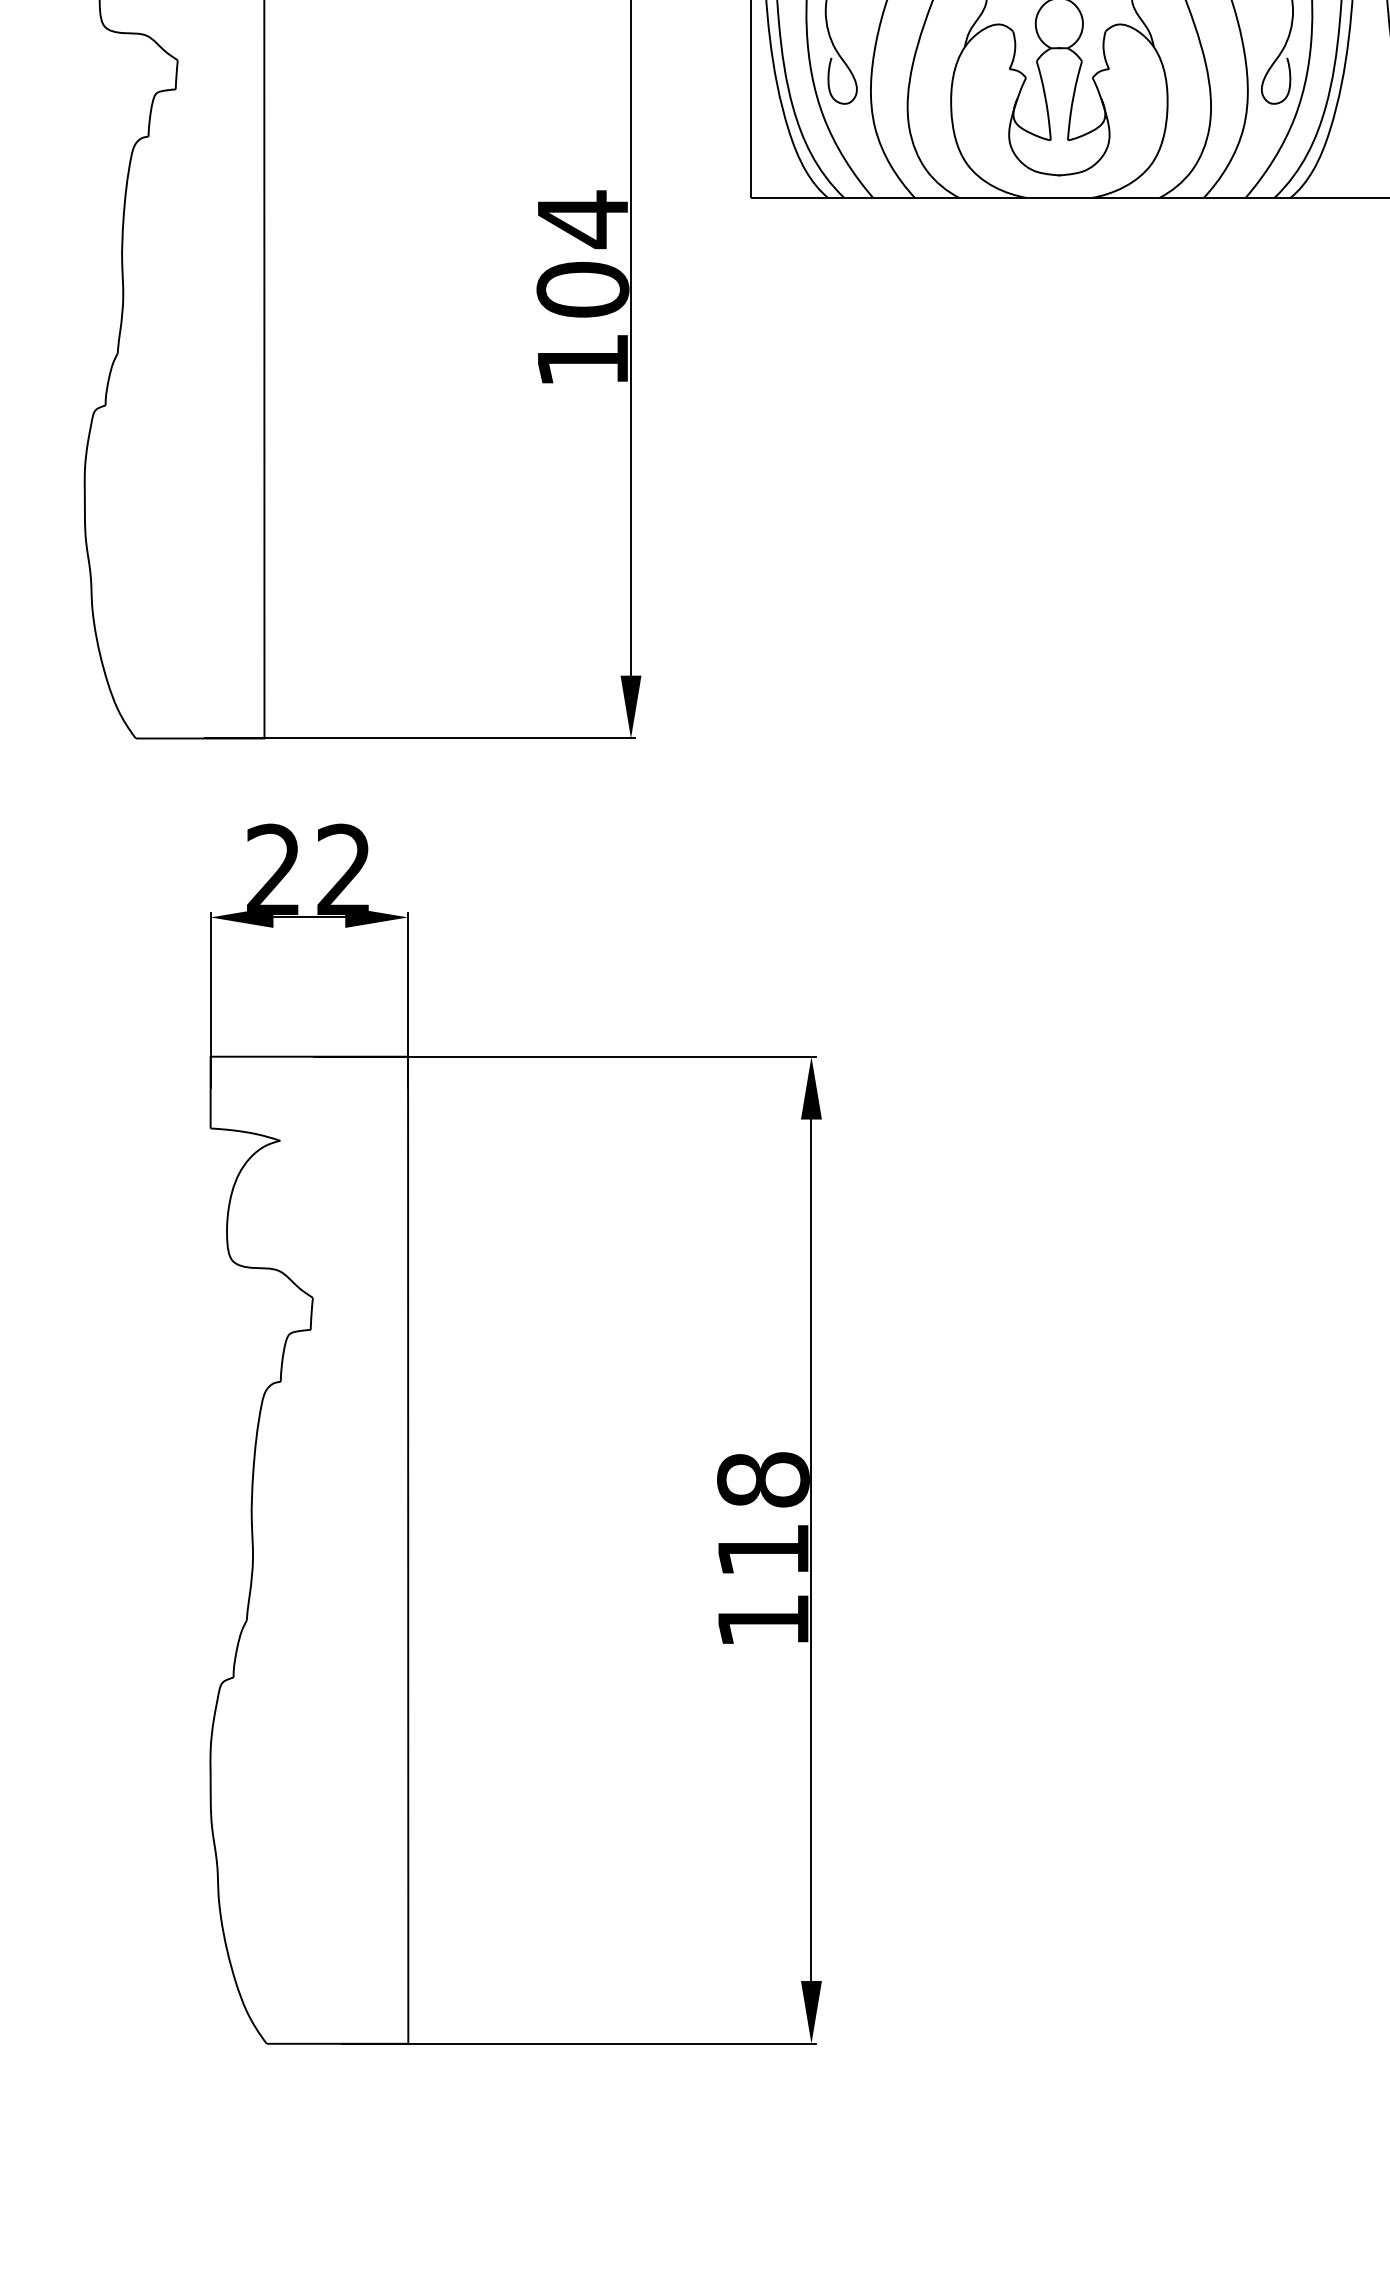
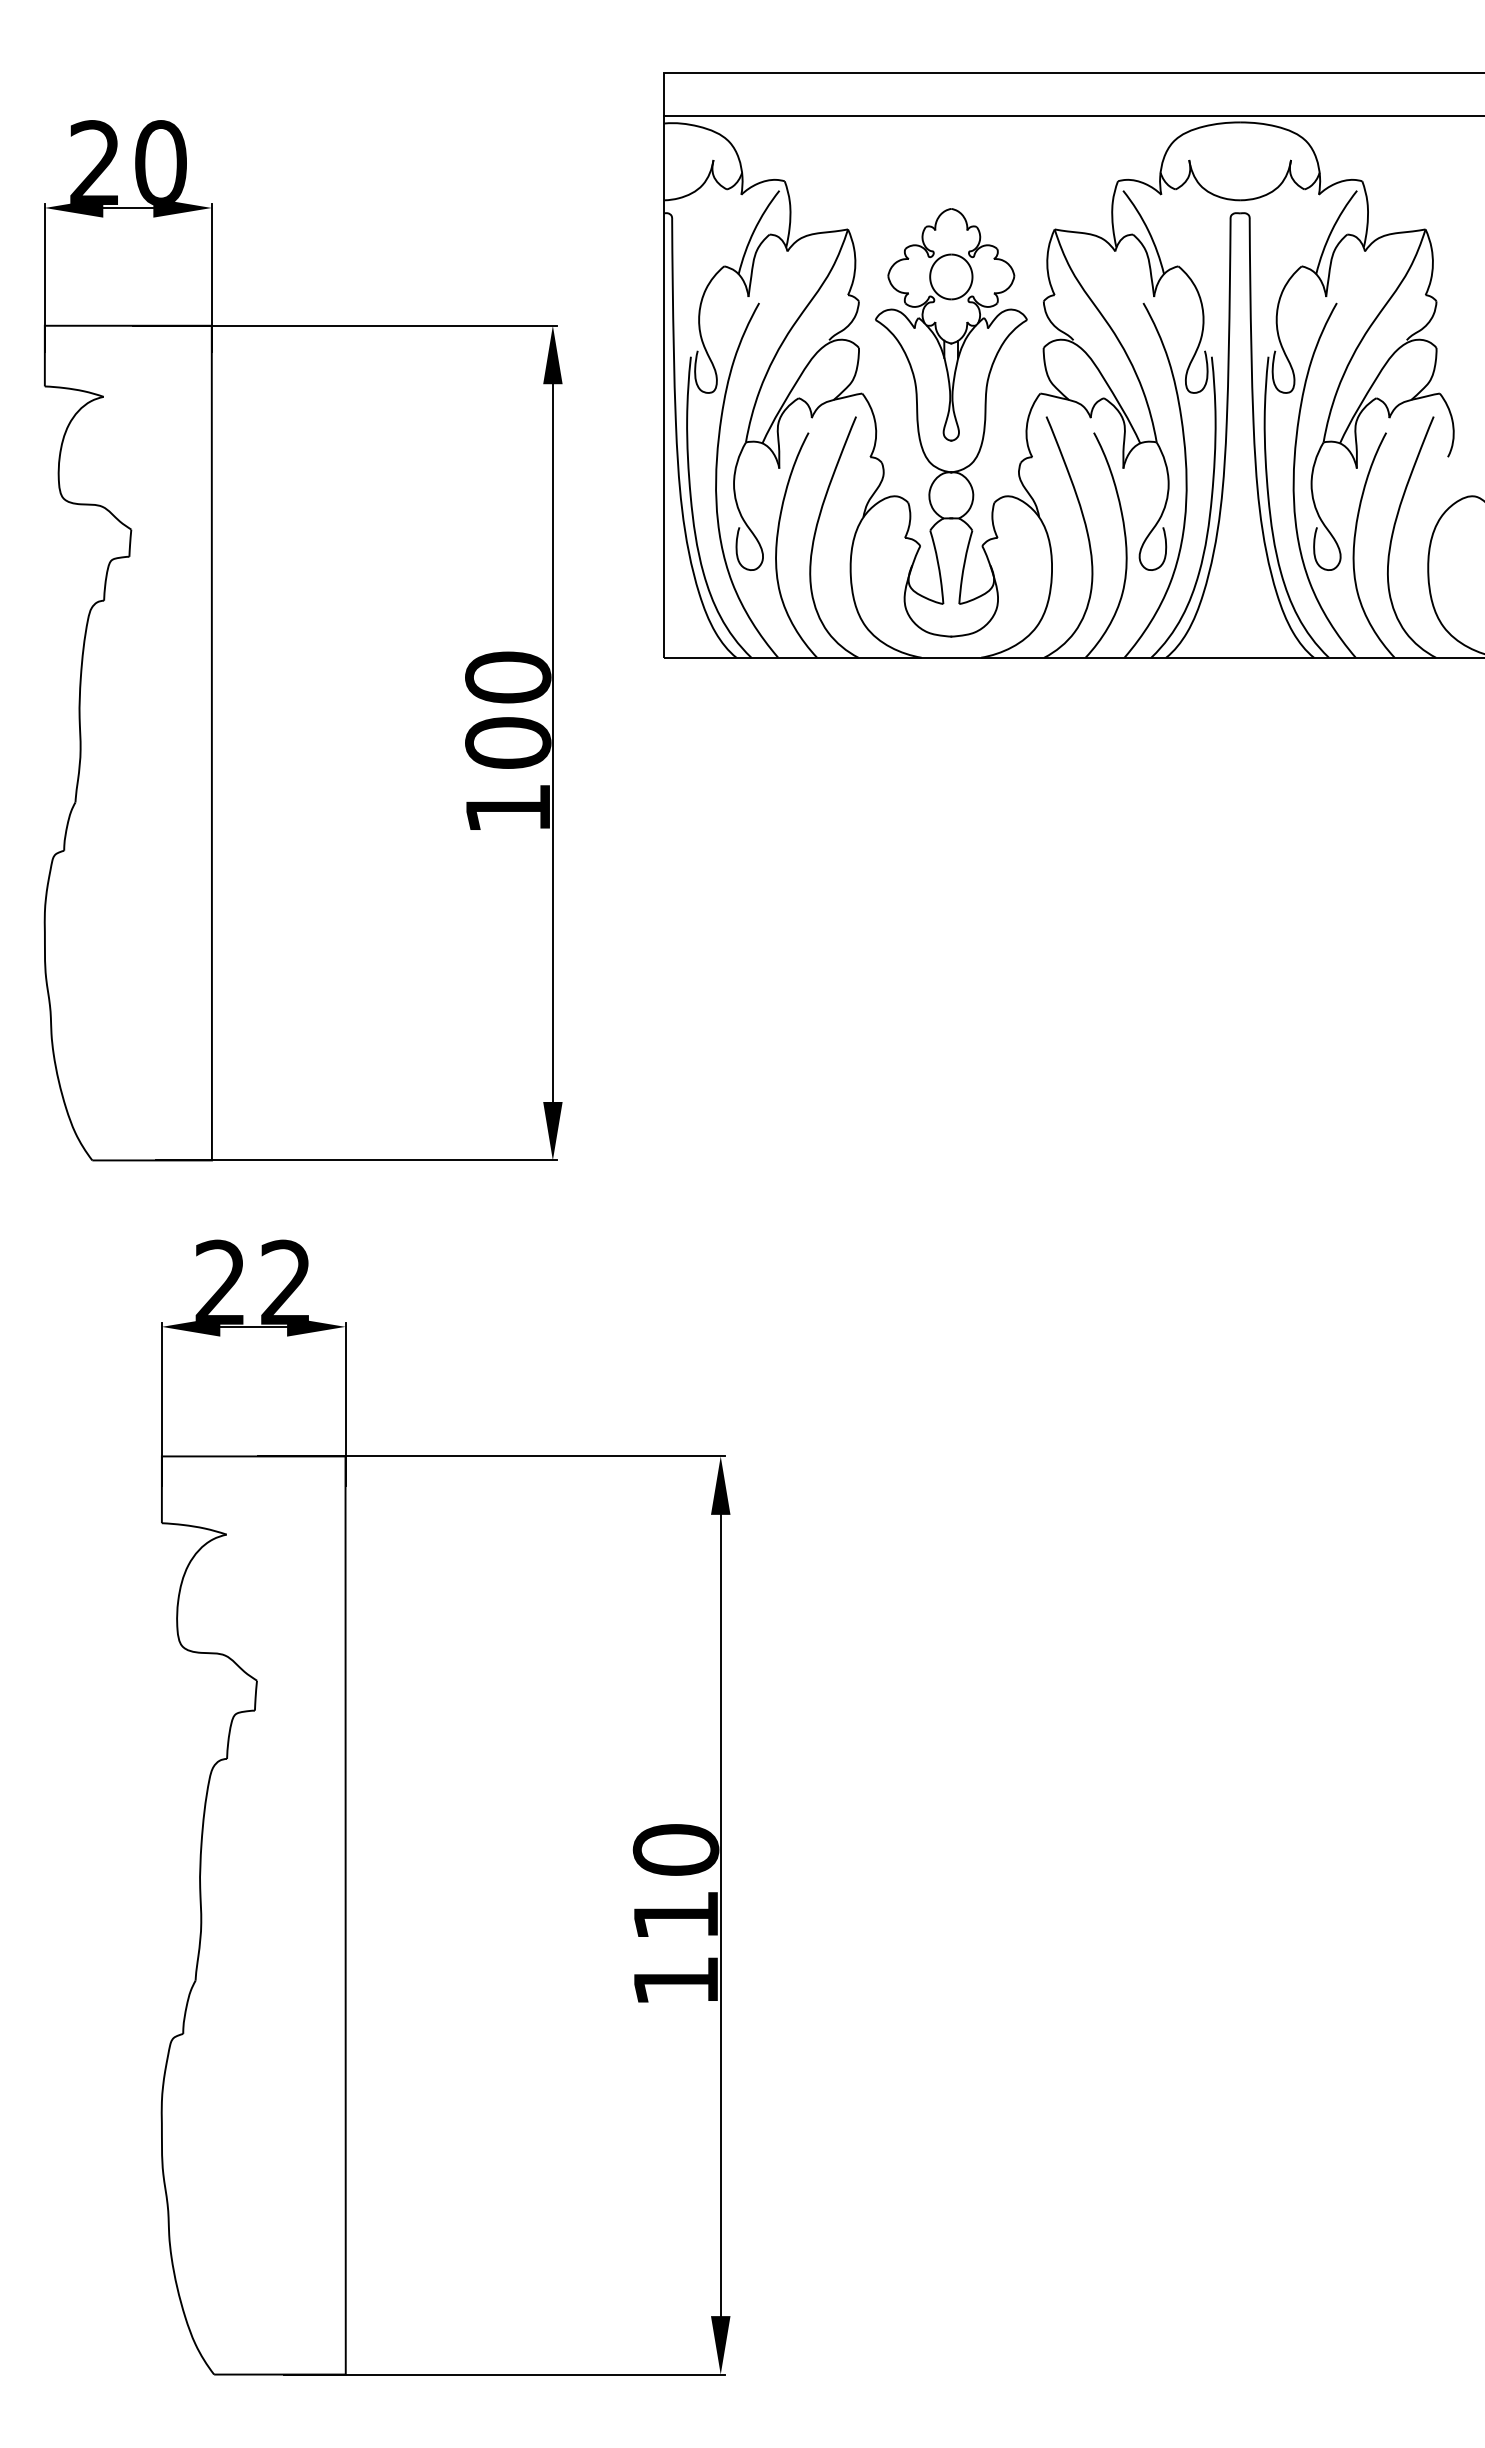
text: (583, 219) -> (508, 677), 104 -> 100
text: (763, 1479) -> (676, 1849), 118 -> 110

